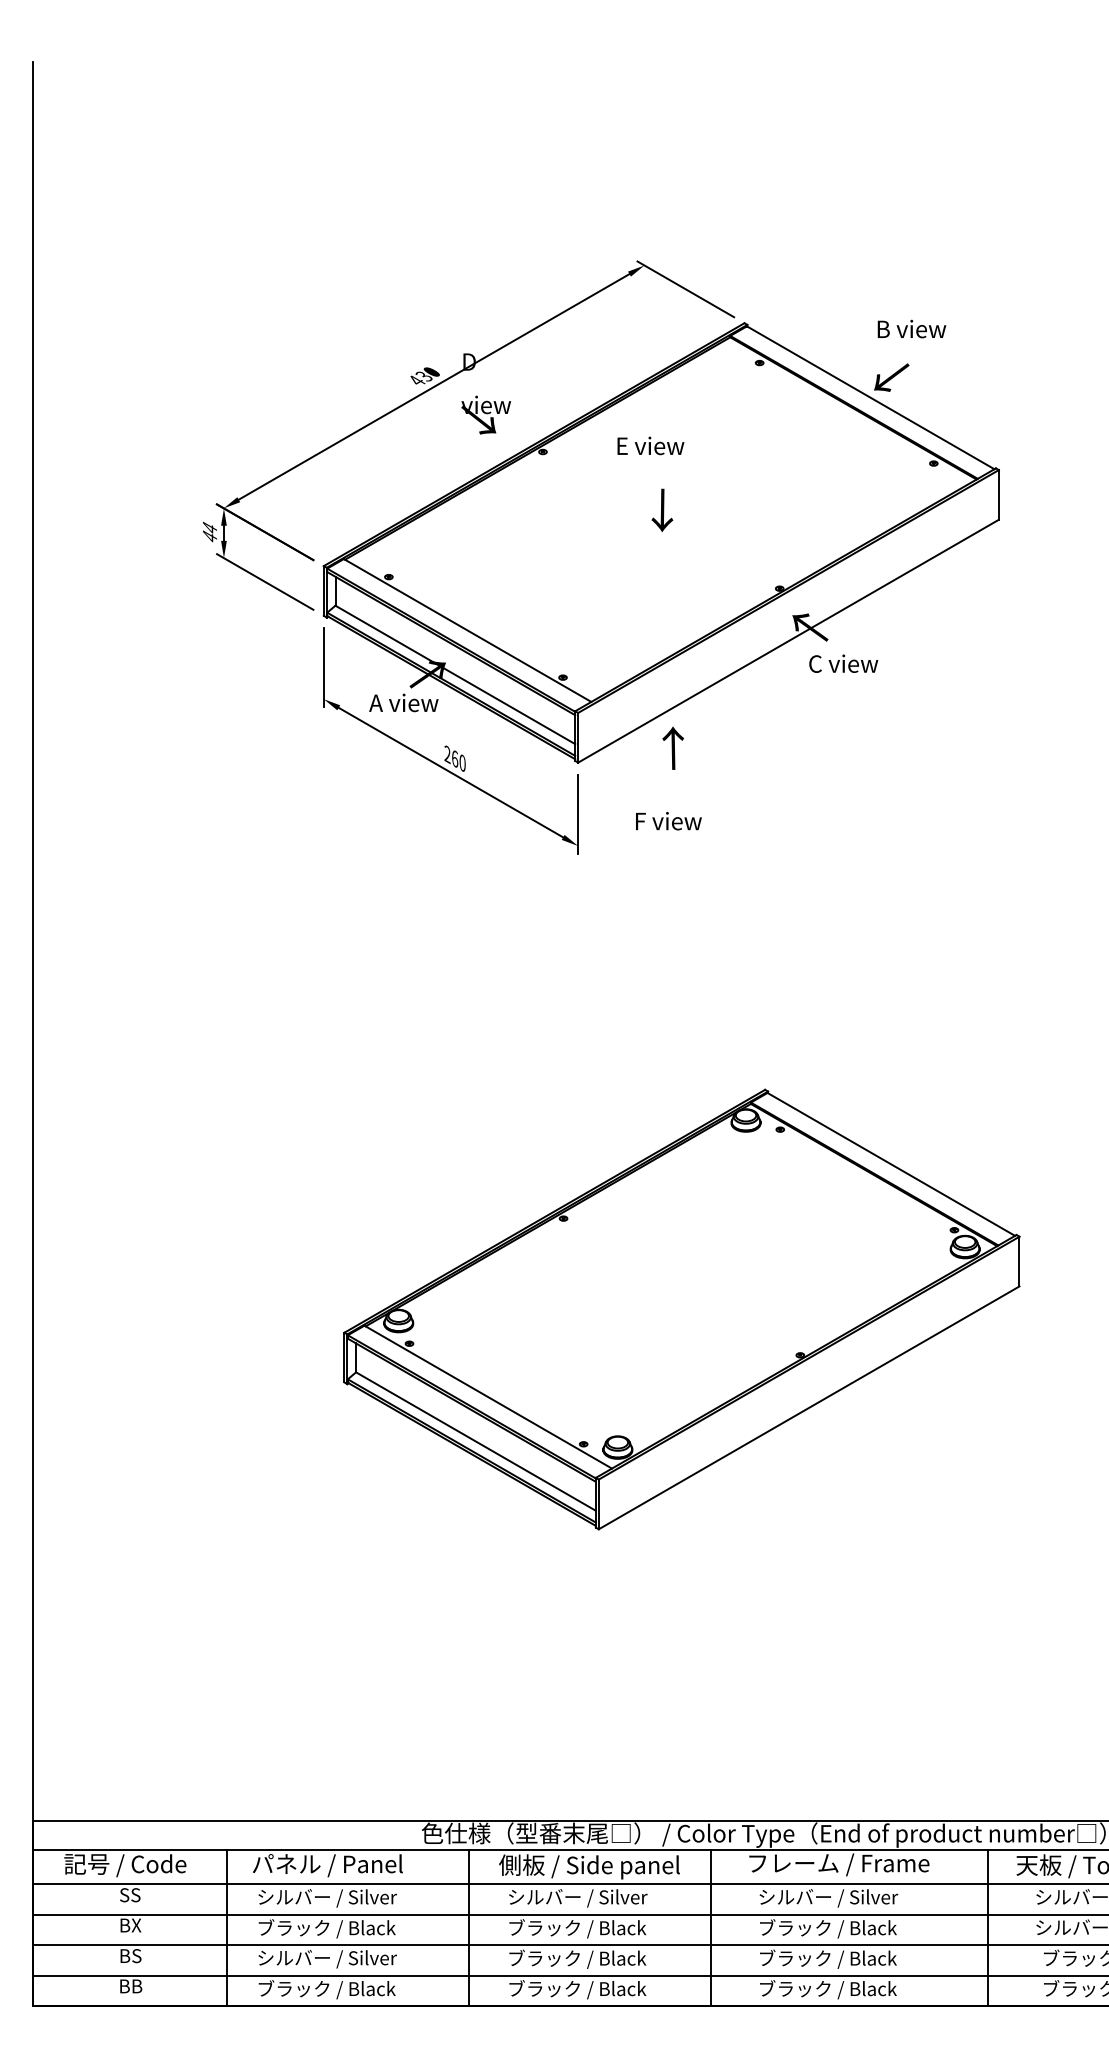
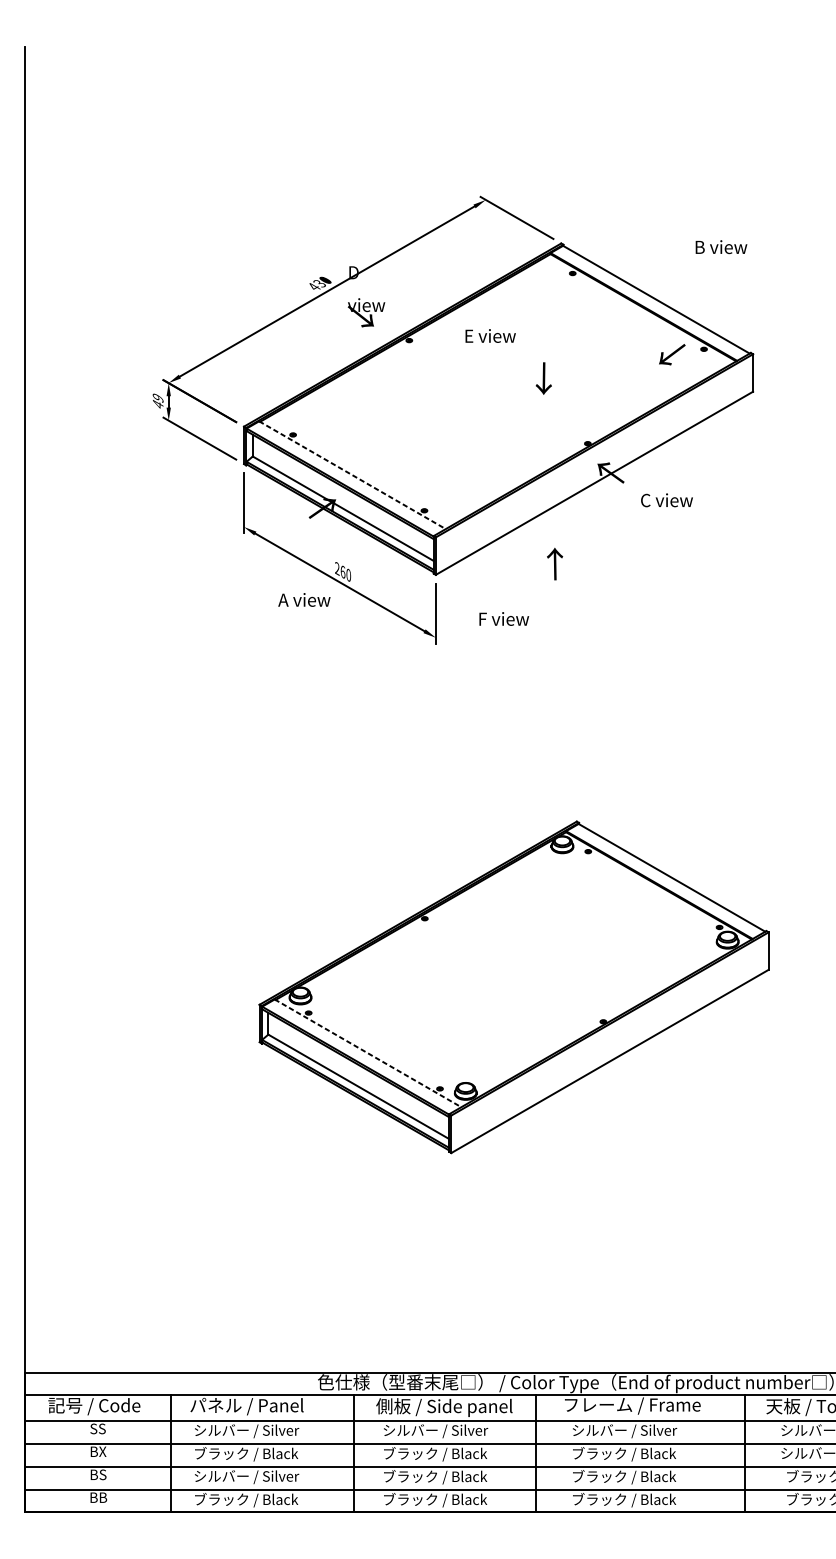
text: (911, 328) -> (721, 246), moved
text: (891, 377) -> (672, 354), moved
text: (662, 509) -> (543, 377), moved
text: (209, 527) -> (157, 397), 44 -> 49
line: (467, 630) -> (352, 475), solid -> dashed
text: (843, 663) -> (666, 500), moved
text: (403, 702) -> (304, 599), moved
text: (672, 747) -> (554, 563), moved
line: (488, 1397) -> (368, 1053), solid -> dashed

